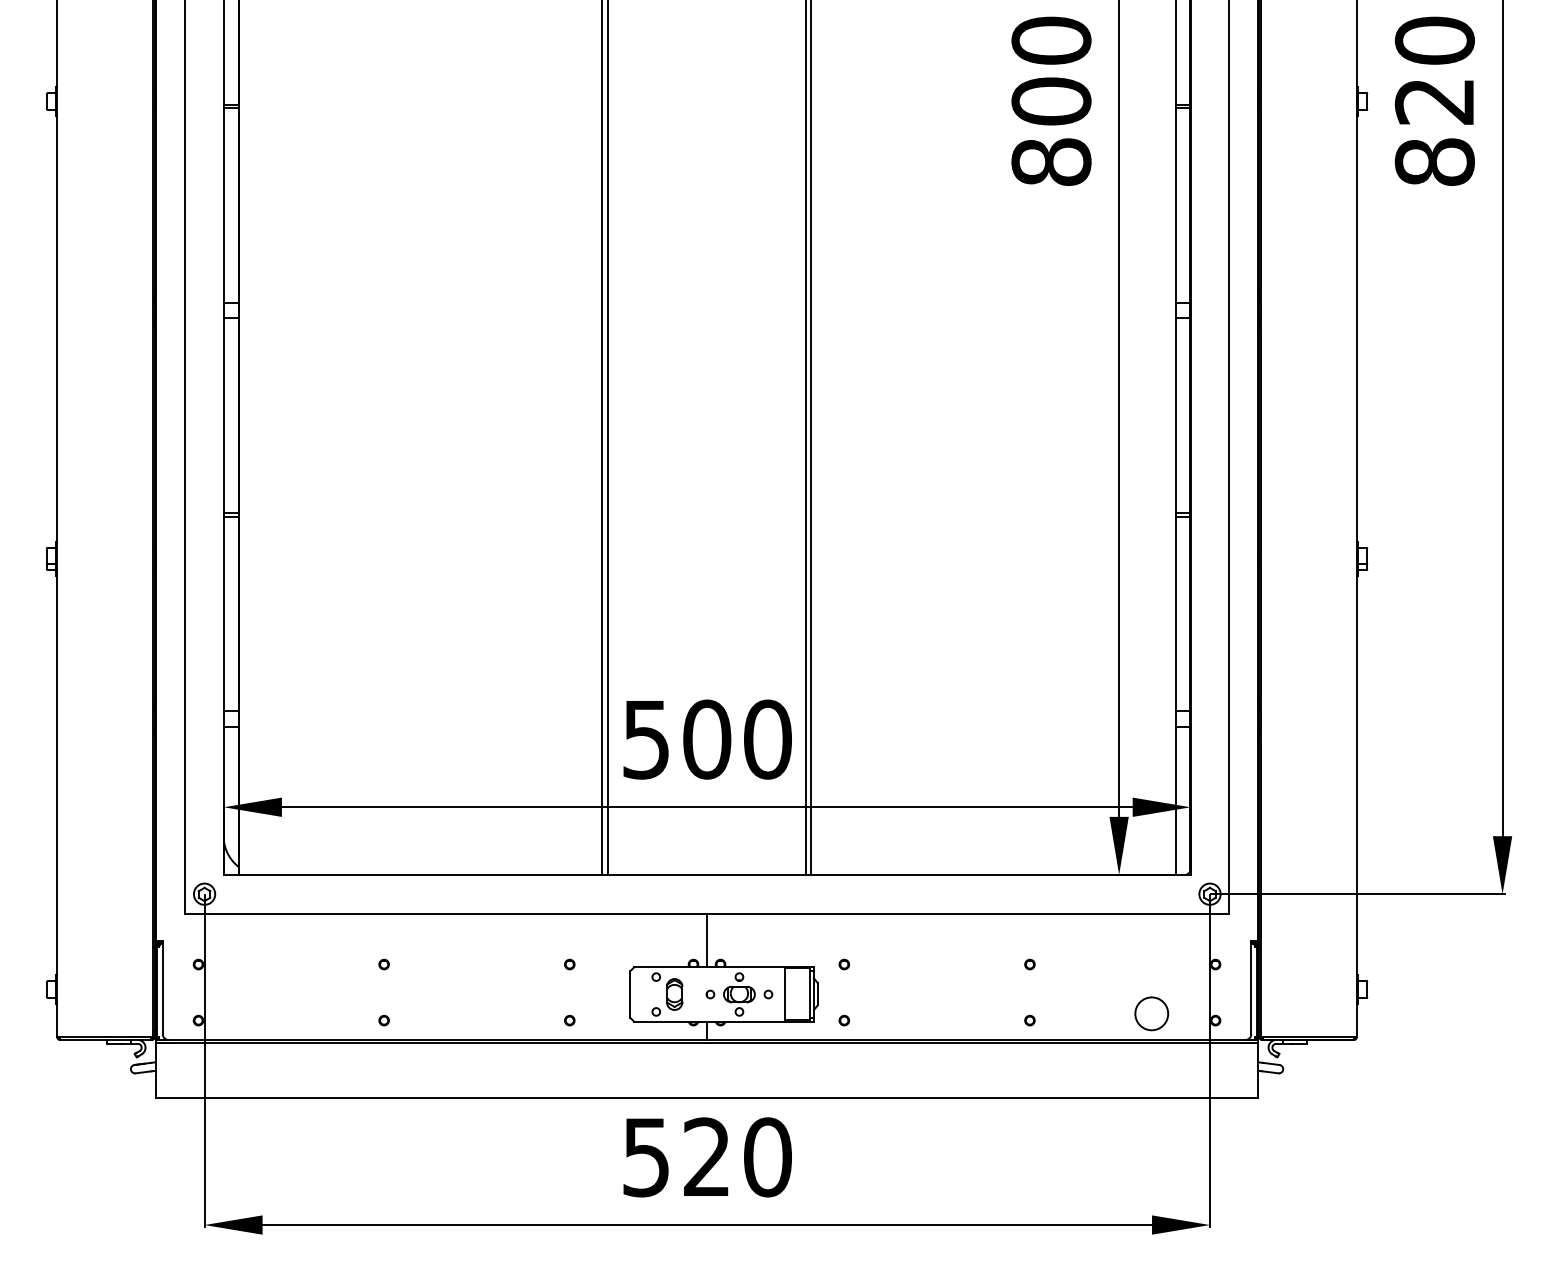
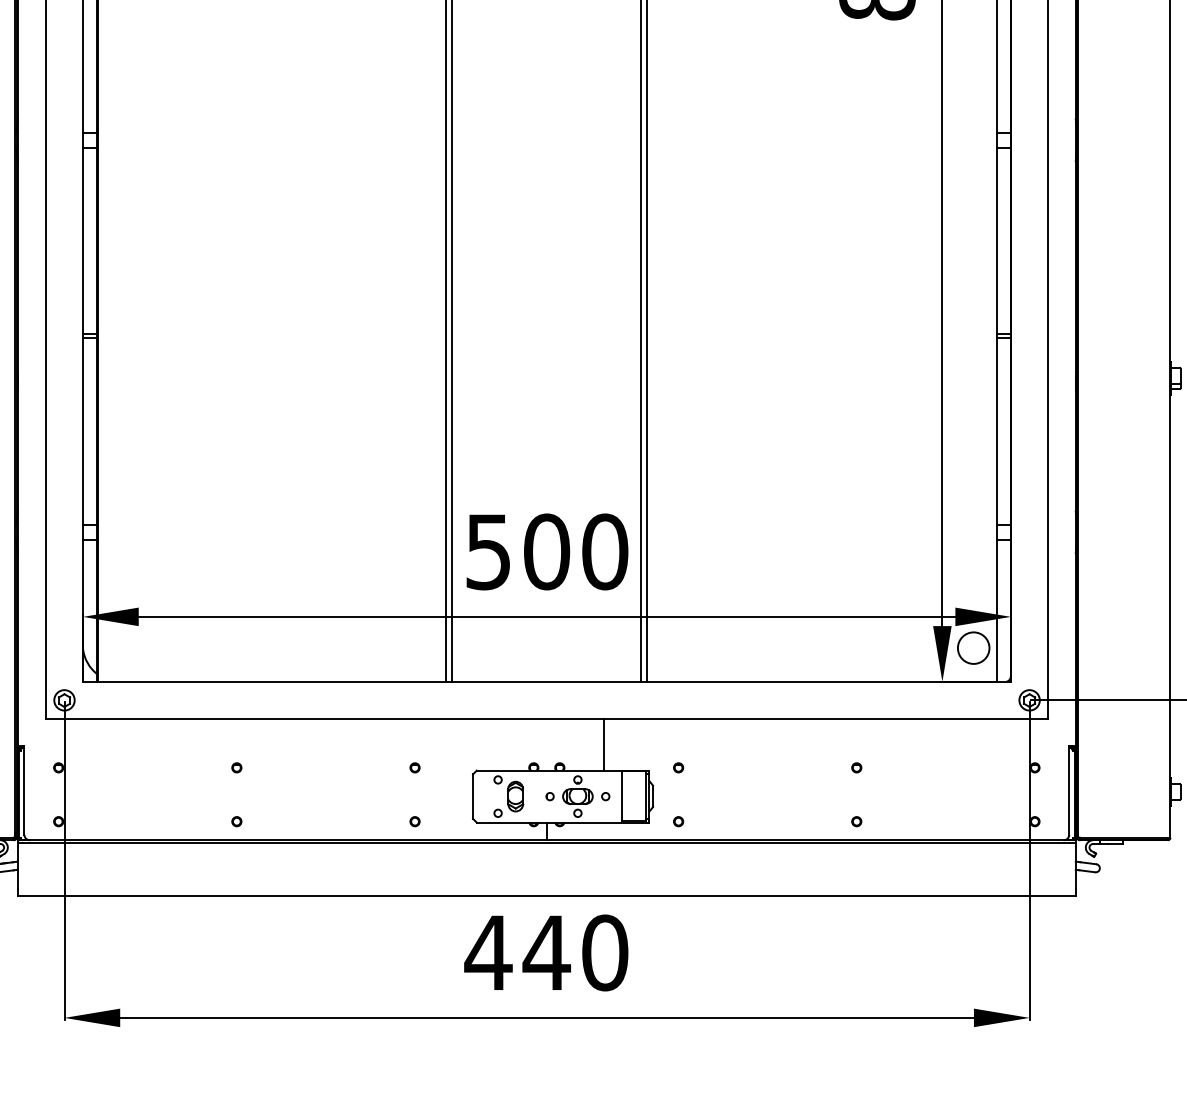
line: (707, 940) -> (604, 744), moved
circle: (1151, 1013) -> (973, 647), moved
text: (676, 1157) -> (517, 953), 520 -> 440

